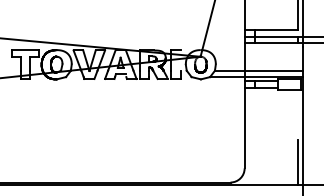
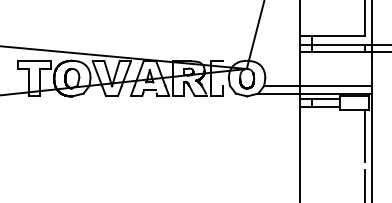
line: (297, 111) -> (364, 135), added

